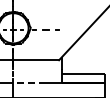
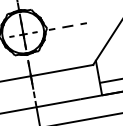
line: (29, 82) -> (58, 102), dashed -> solid

